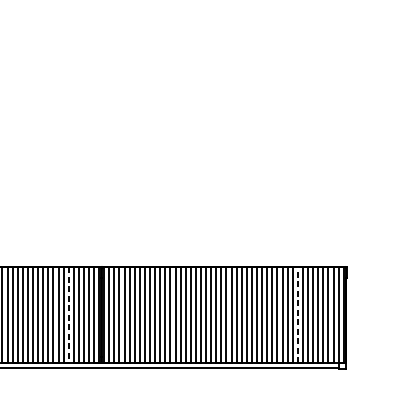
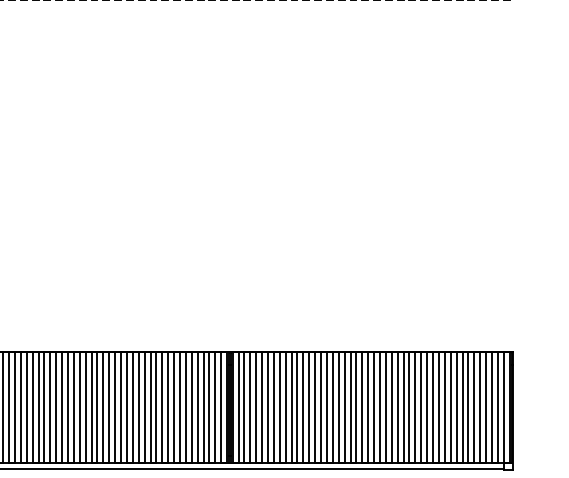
line: (68, 314) -> (191, 407), dashed -> solid
line: (297, 314) -> (456, 407), dashed -> solid

